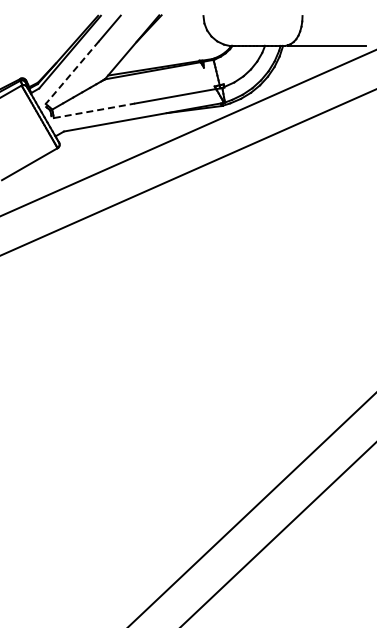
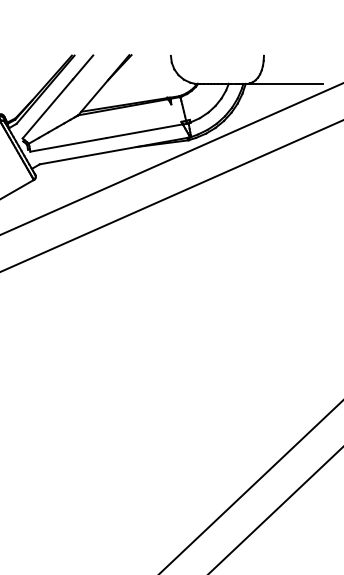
line: (72, 72) -> (47, 108), dashed -> solid
line: (94, 110) -> (68, 144), dashed -> solid

